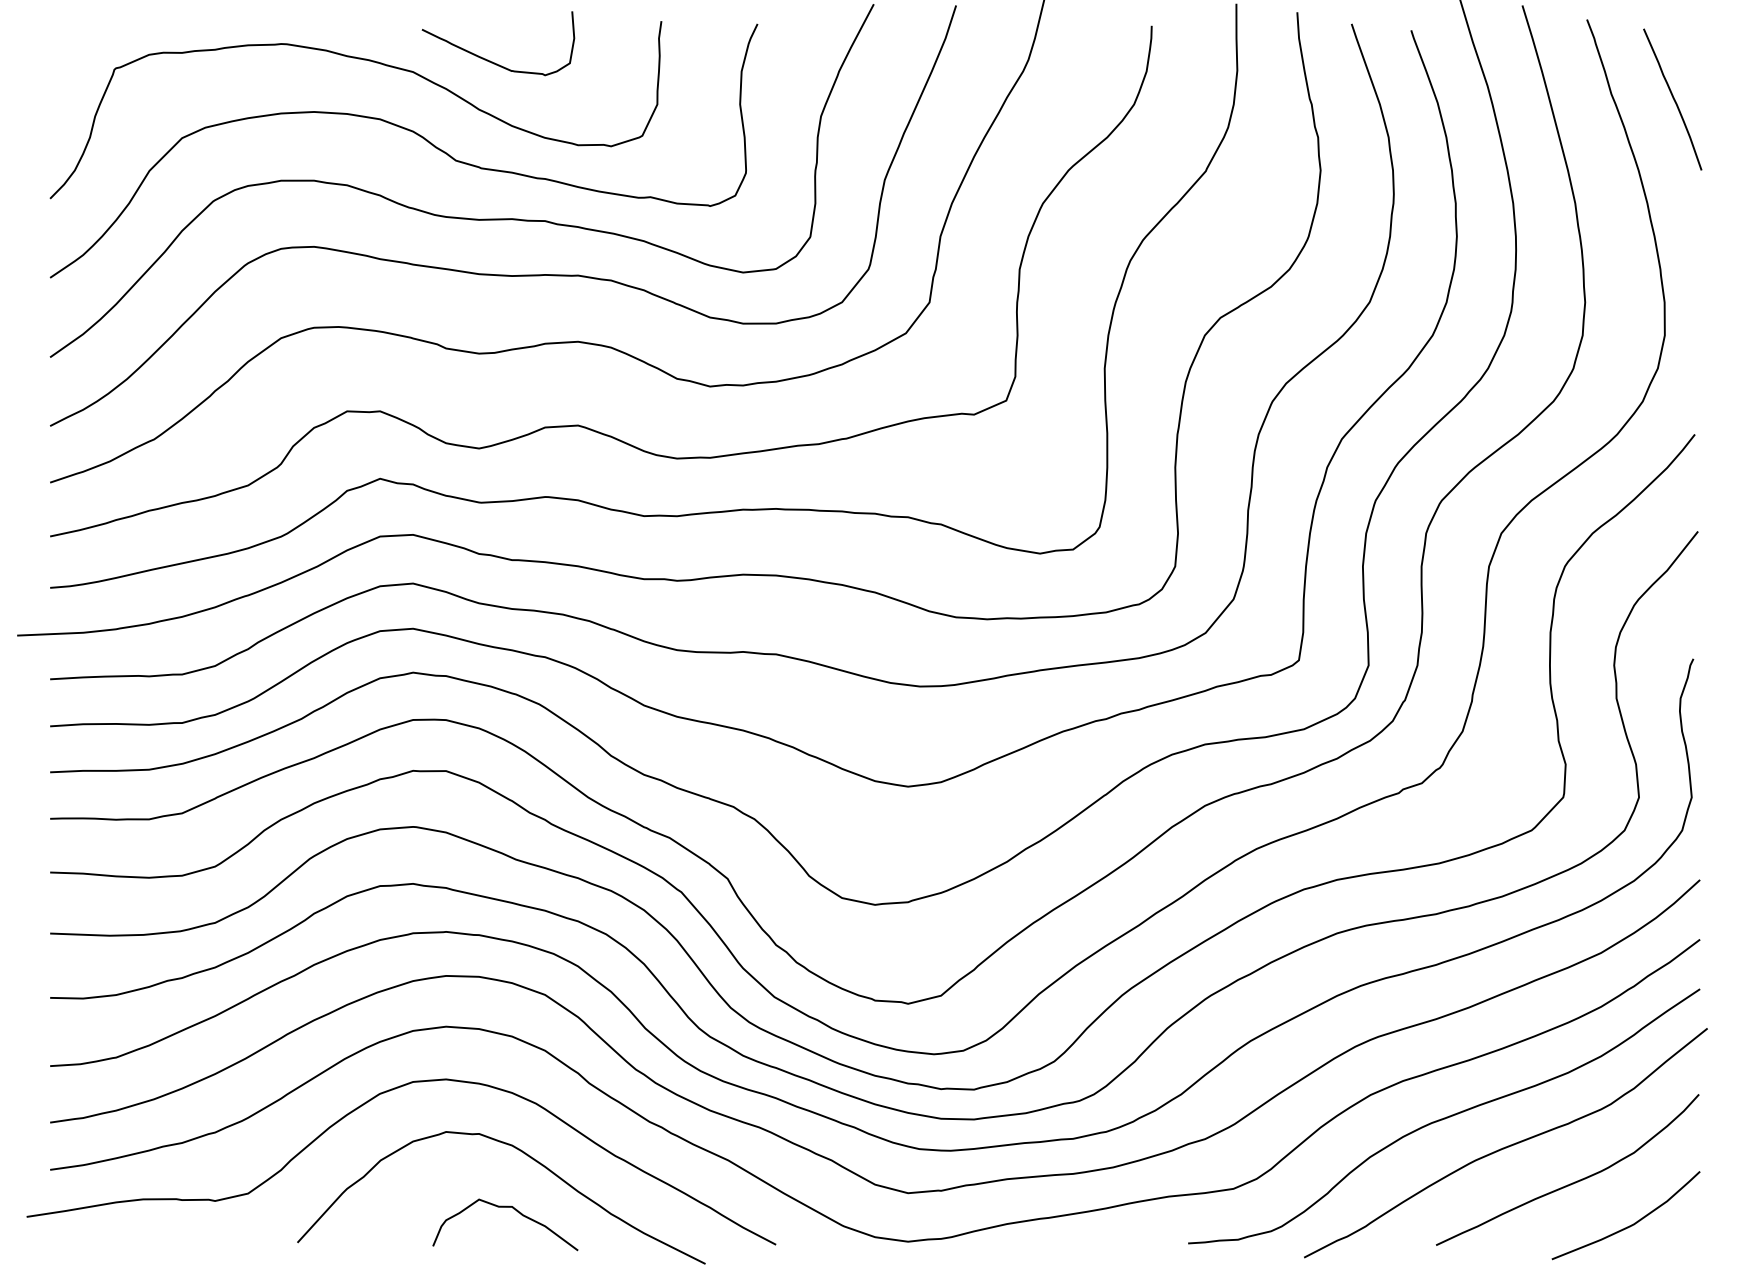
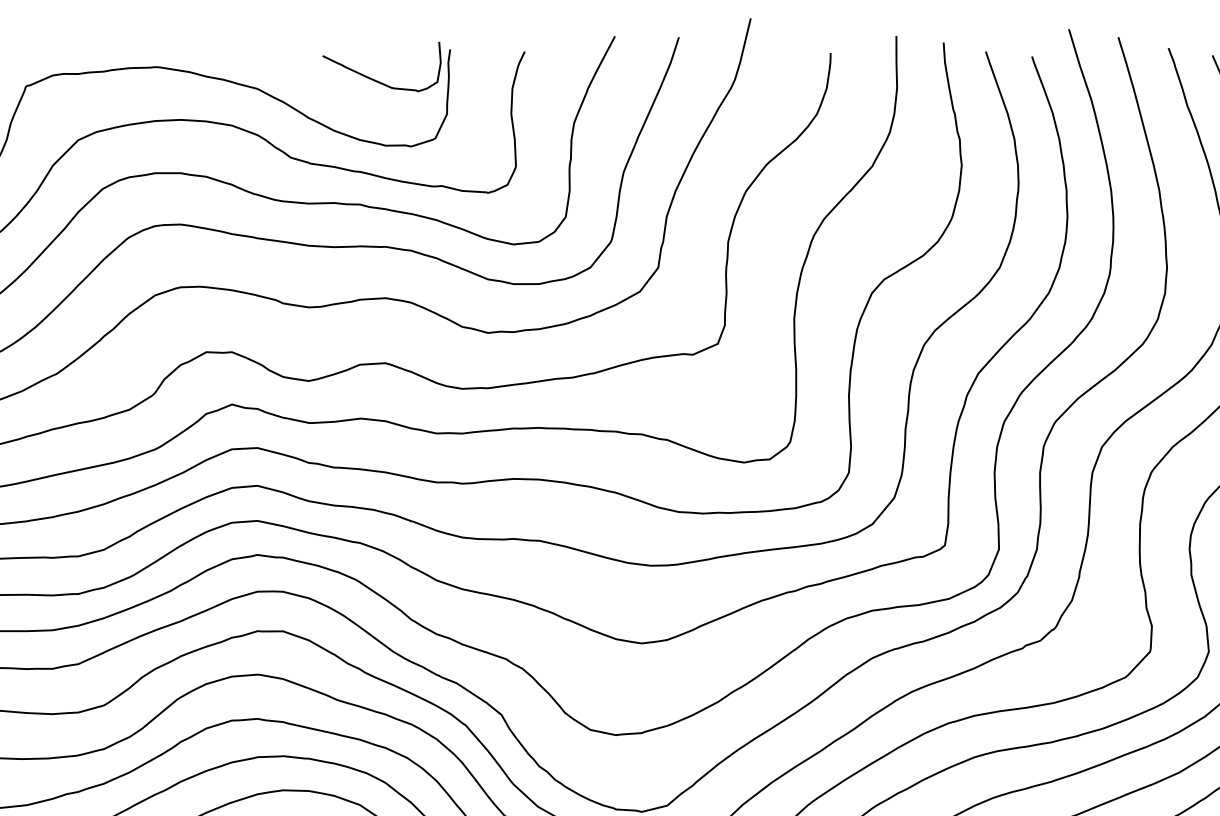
curve: (490, 60) -> (375, 79), moved

